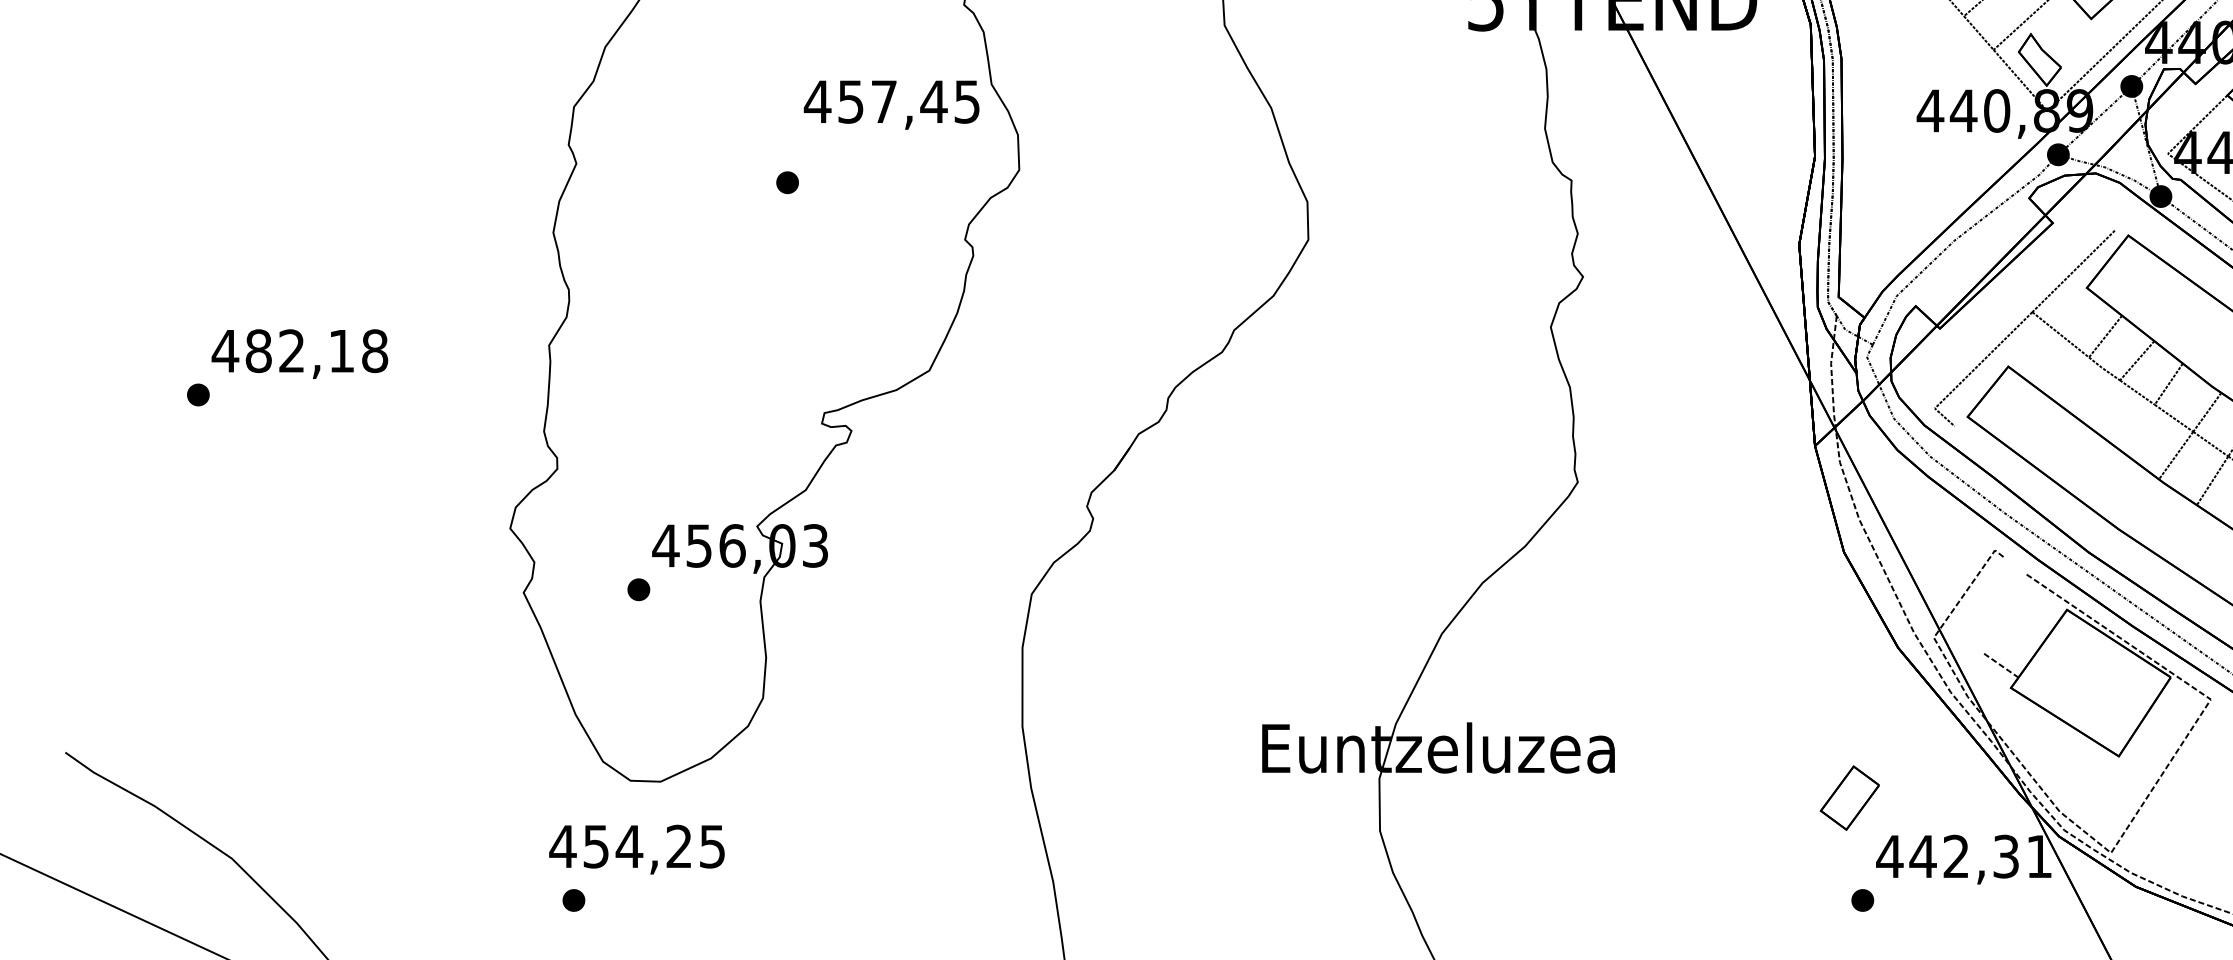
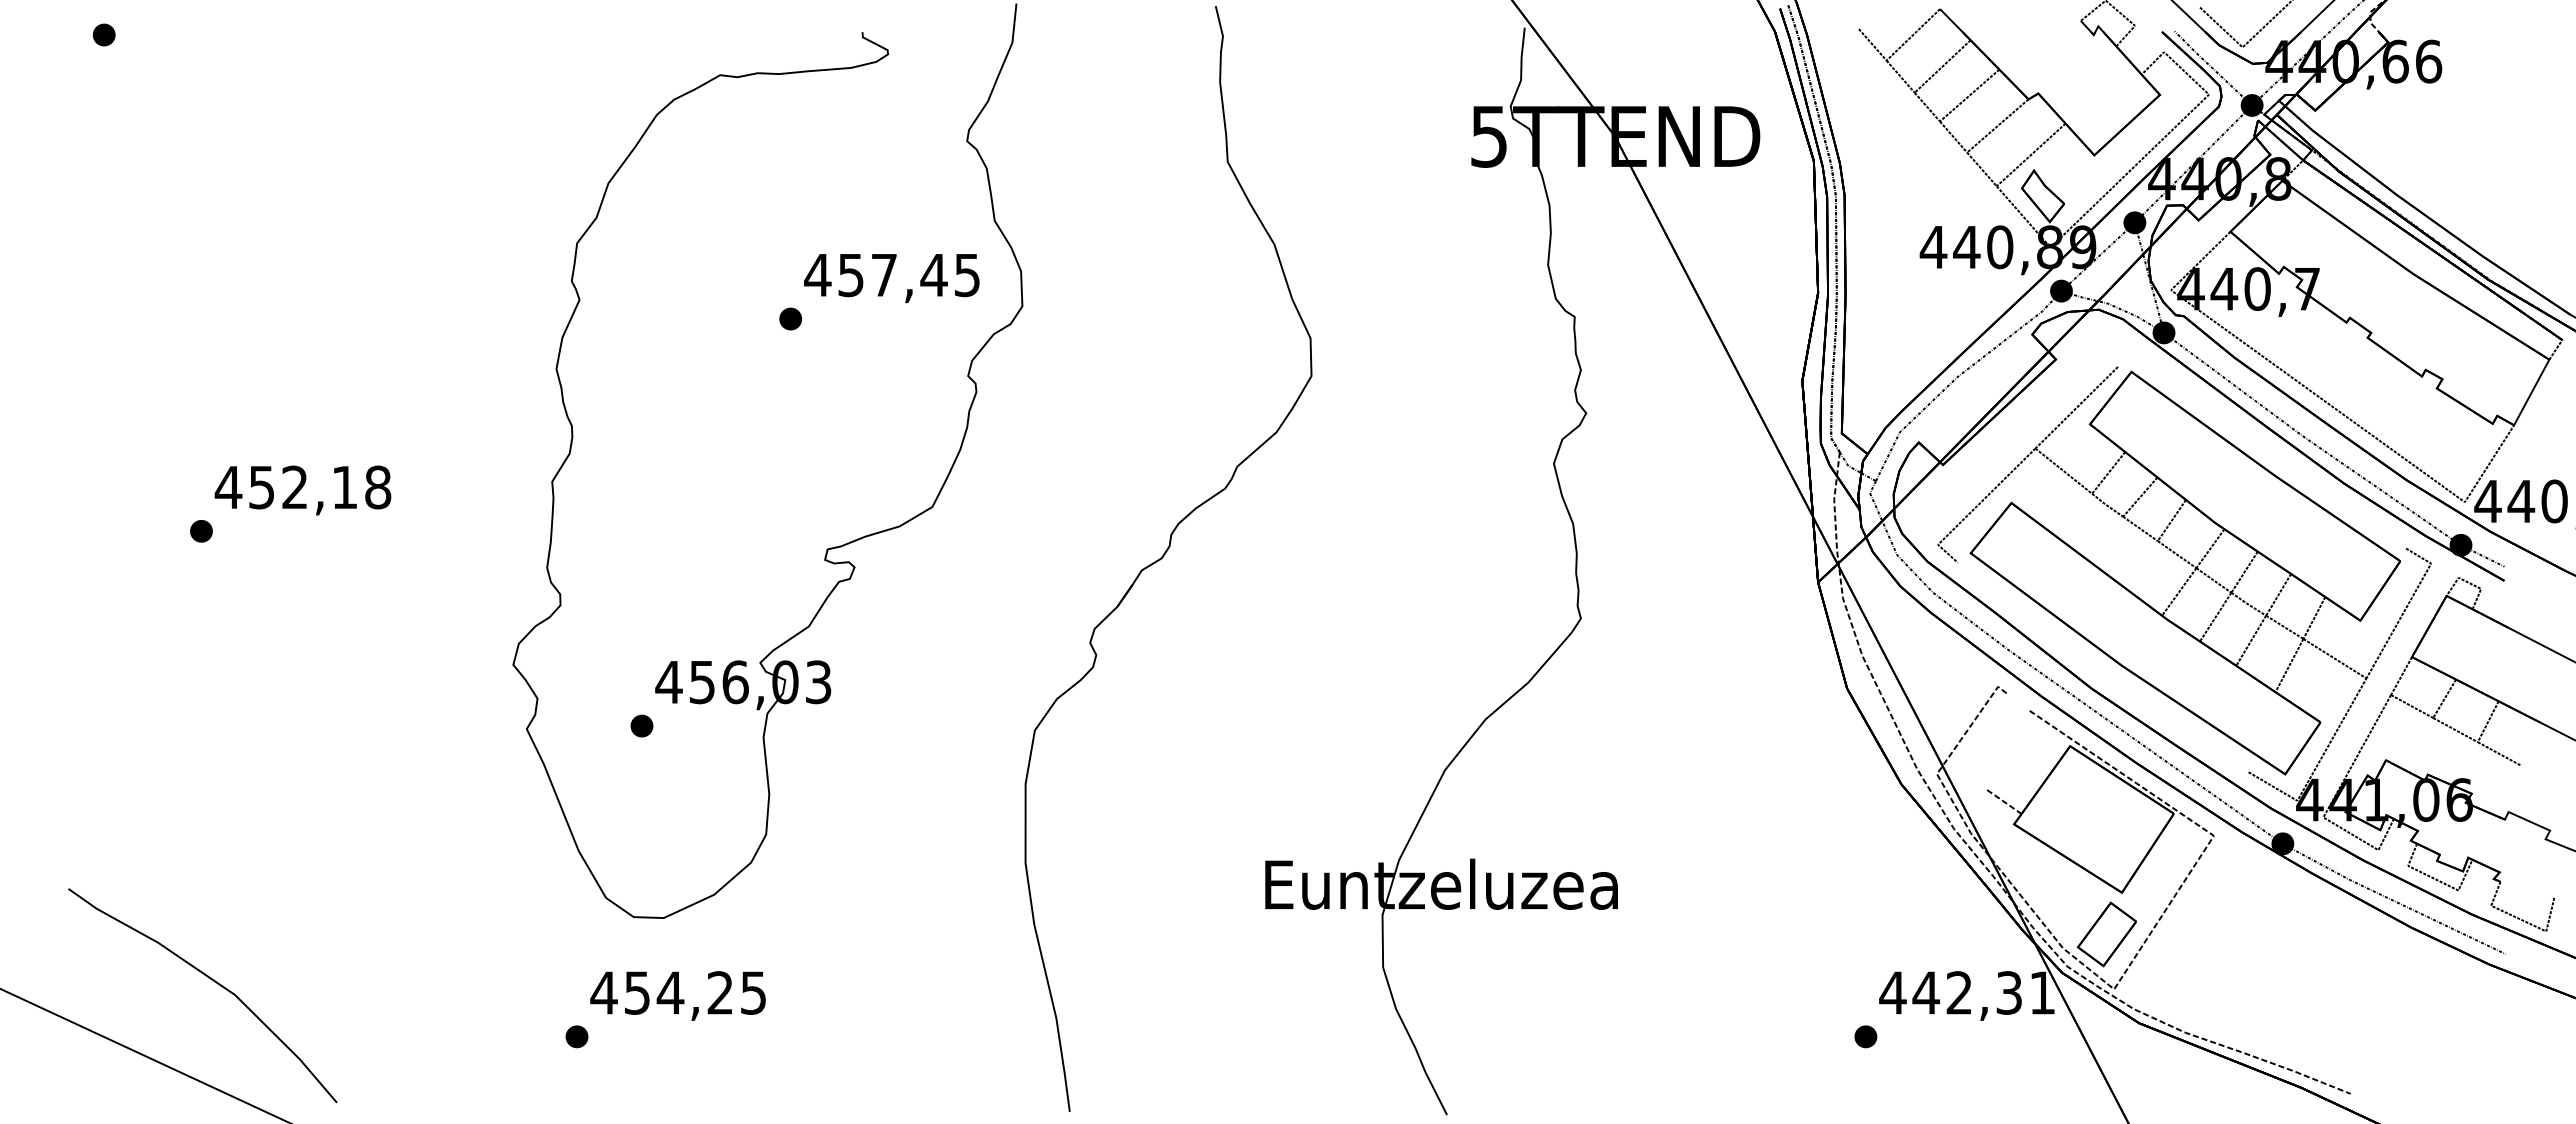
text: (891, 105) -> (891, 278), moved
text: (258, 351) -> (261, 487), 482,18 -> 452,18
part: (1849, 798) -> (2106, 934), moved
text: (636, 849) -> (677, 995), moved

